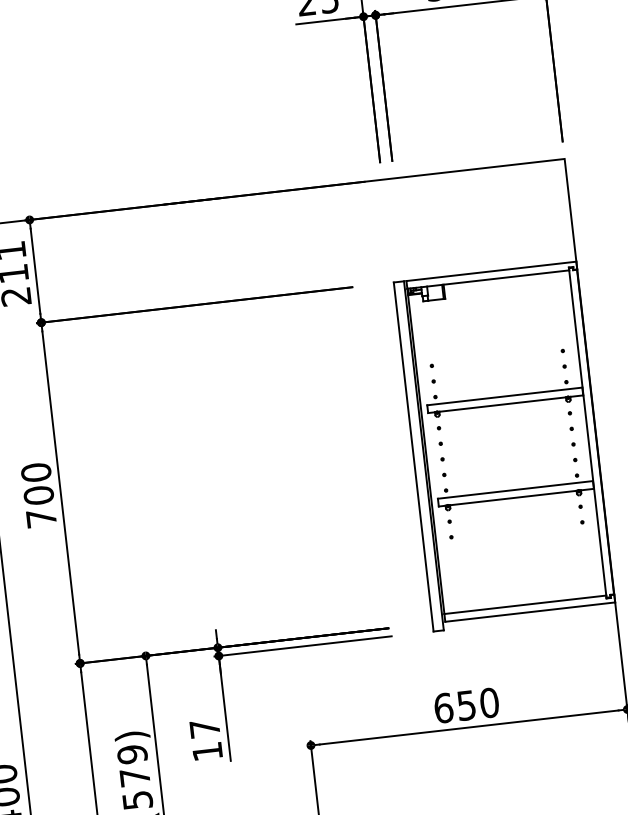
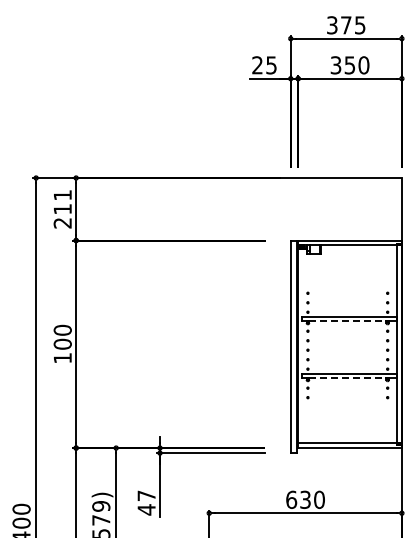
line: (502, 404) -> (347, 321), solid -> dashed
line: (512, 498) -> (347, 378), solid -> dashed
text: (41, 518) -> (62, 358), 700 -> 100
text: (466, 704) -> (305, 499), 650 -> 630
text: (207, 751) -> (146, 509), 17 -> 47

